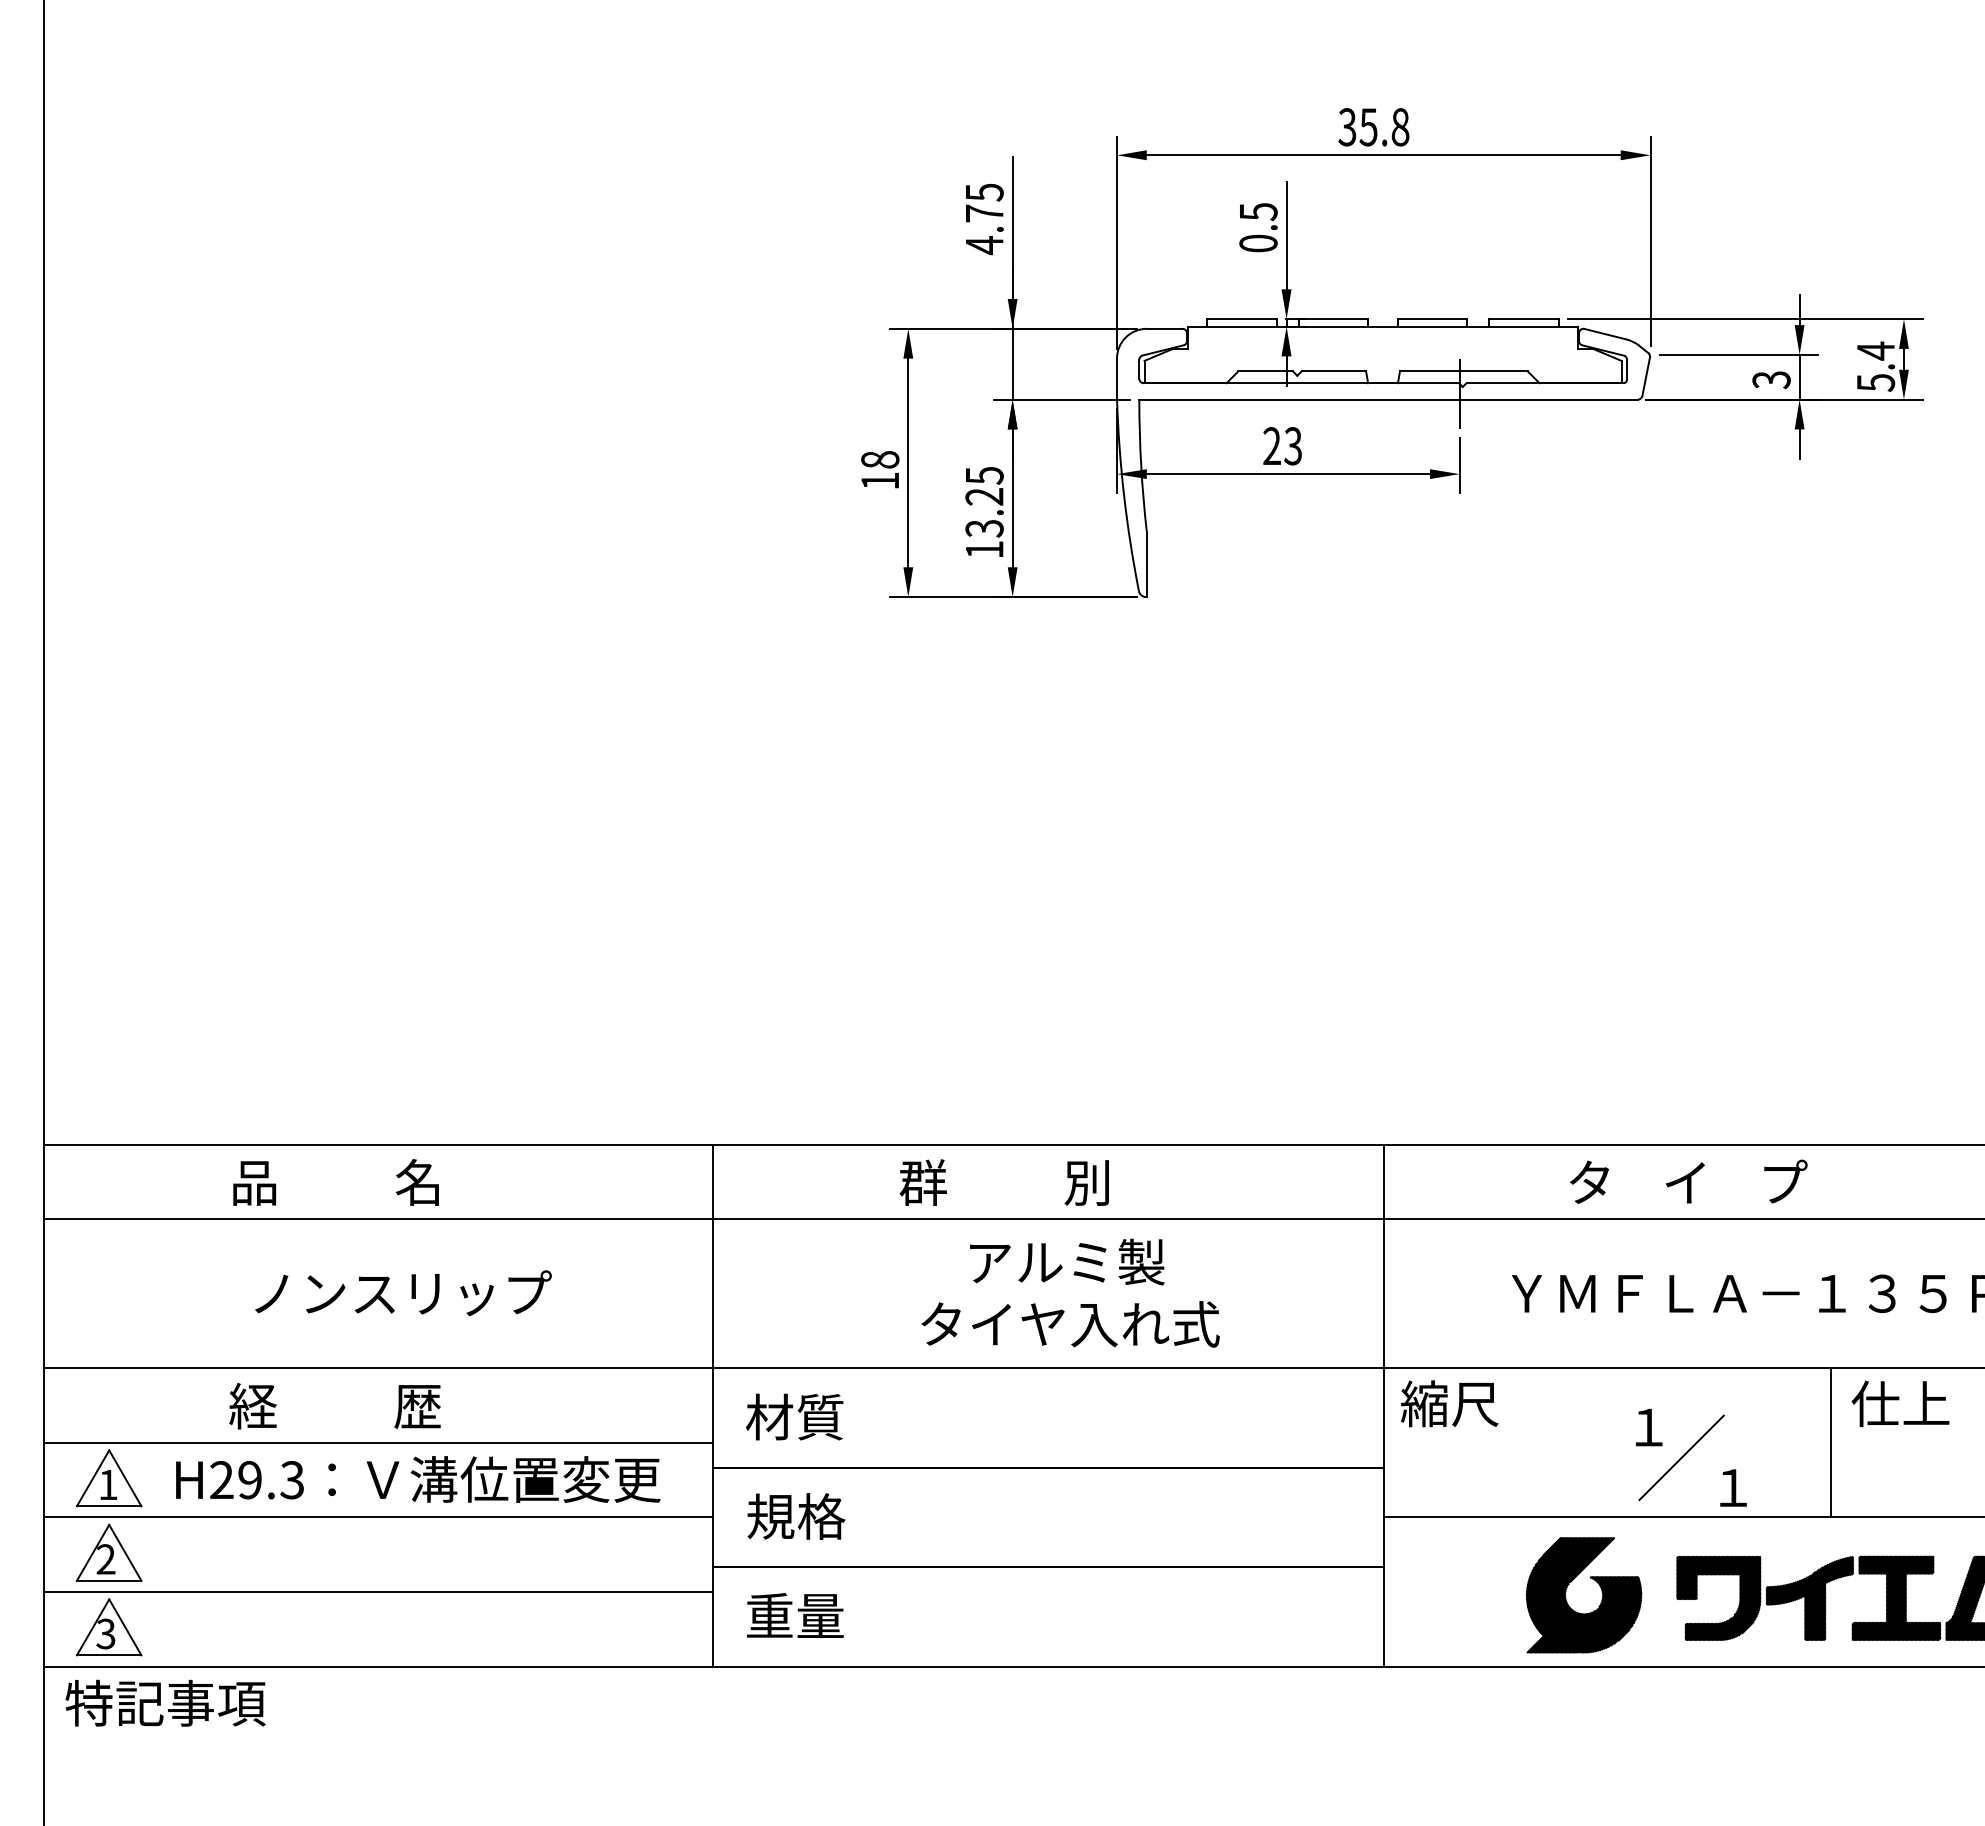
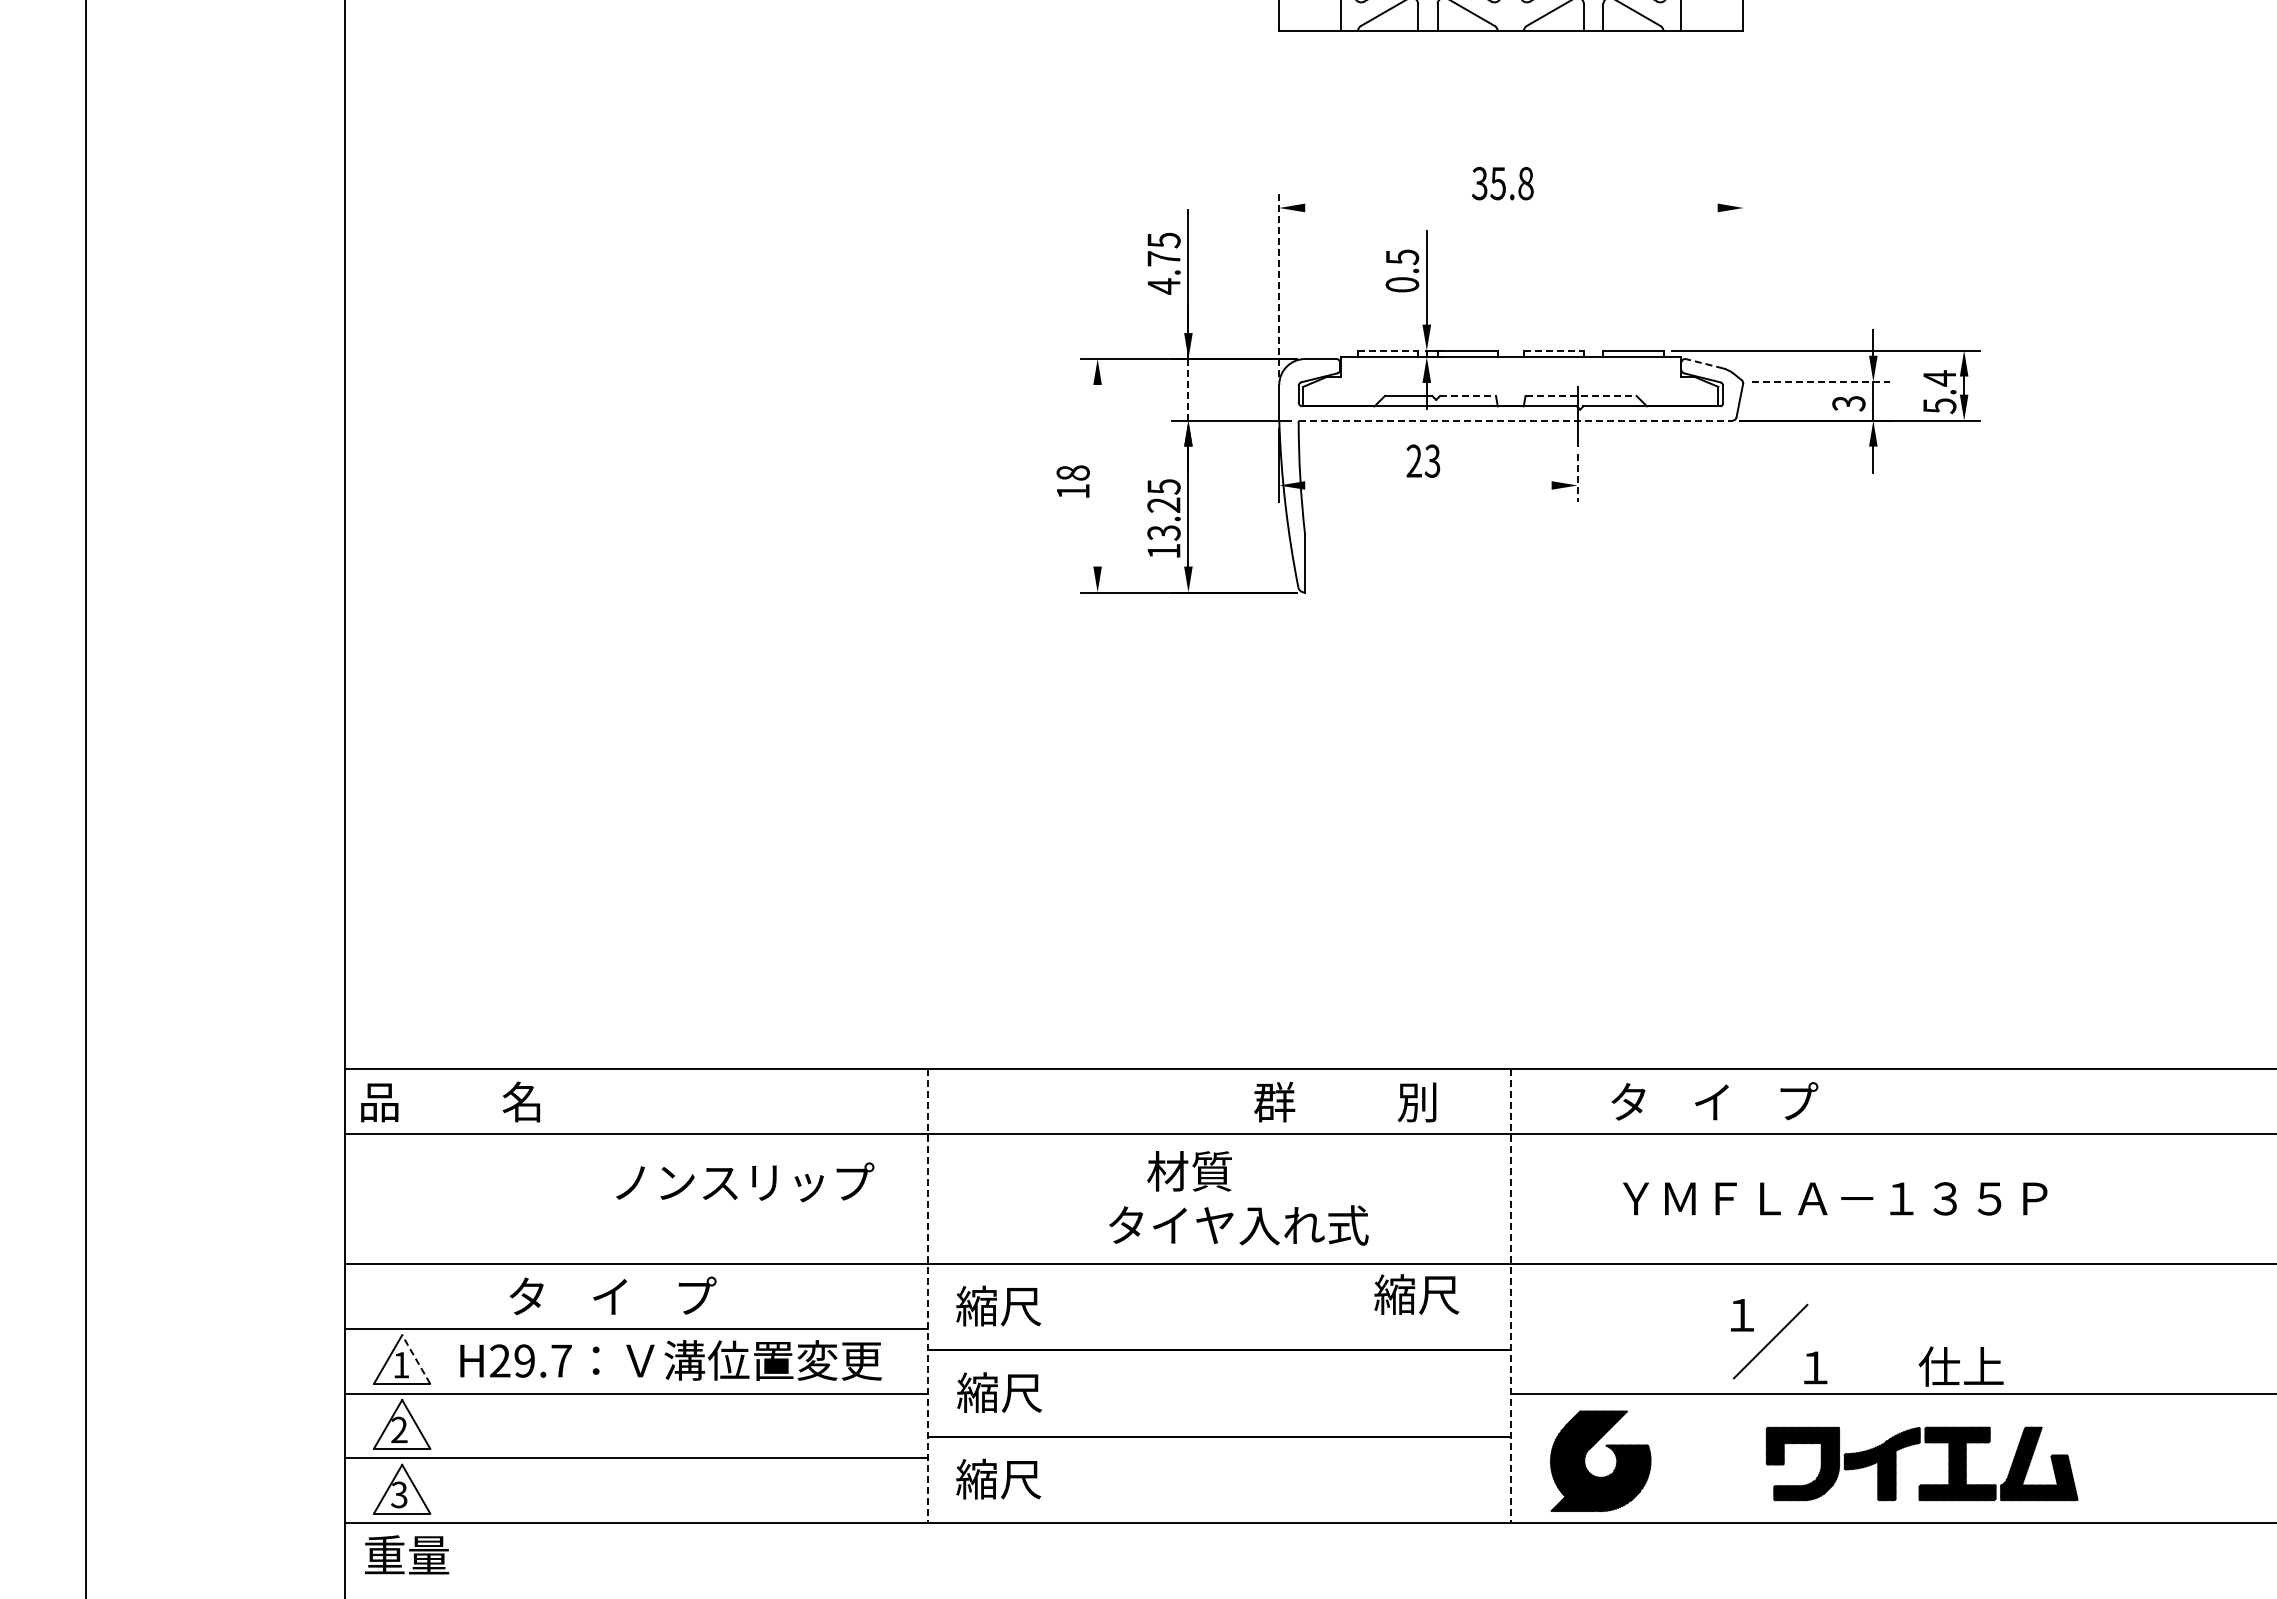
line: (1383, 155) -> (1511, 208), removed
line: (1650, 240) -> (1743, 282), removed
line: (1117, 242) -> (1279, 283), solid -> dashed
line: (1242, 319) -> (1388, 350), solid -> dashed
line: (1433, 319) -> (1554, 350), solid -> dashed
line: (1605, 333) -> (1704, 363), solid -> dashed
line: (1738, 354) -> (1820, 381), solid -> dashed
line: (1012, 363) -> (1188, 389), solid -> dashed
line: (1334, 370) -> (1468, 395), solid -> dashed
line: (1464, 370) -> (1581, 395), solid -> dashed
line: (1388, 399) -> (1515, 420), solid -> dashed
line: (908, 462) -> (1097, 475), removed
line: (1459, 464) -> (1577, 477), solid -> dashed
line: (1288, 474) -> (1428, 485), removed
text: (335, 1181) -> (450, 1101), moved
text: (1004, 1181) -> (1345, 1101), moved
text: (1688, 1181) -> (1714, 1101), moved
text: (1064, 1262) -> (1233, 1171), アルミ製 -> 材質
text: (403, 1293) -> (745, 1182), moved
text: (1449, 1403) -> (1416, 1294), moved
text: (1899, 1403) -> (1960, 1366), moved
text: (349, 1405) -> (611, 1296), 経          歴 -> タ    イ    プ
line: (712, 1405) -> (927, 1296), solid -> dashed
line: (1383, 1405) -> (1511, 1296), solid -> dashed
text: (794, 1416) -> (998, 1305), 材質 -> 縮尺
line: (1830, 1442) -> (1900, 1328), removed
line: (124, 1478) -> (415, 1359), solid -> dashed
text: (292, 1479) -> (561, 1360), H29.3 -> H29.7
text: (795, 1516) -> (999, 1392), 規格 -> 縮尺
part: (1591, 1579) -> (1607, 1447), moved
text: (794, 1615) -> (998, 1478), 重量 -> 縮尺
text: (165, 1702) -> (451, 1554), 特記事項 -> 重量

